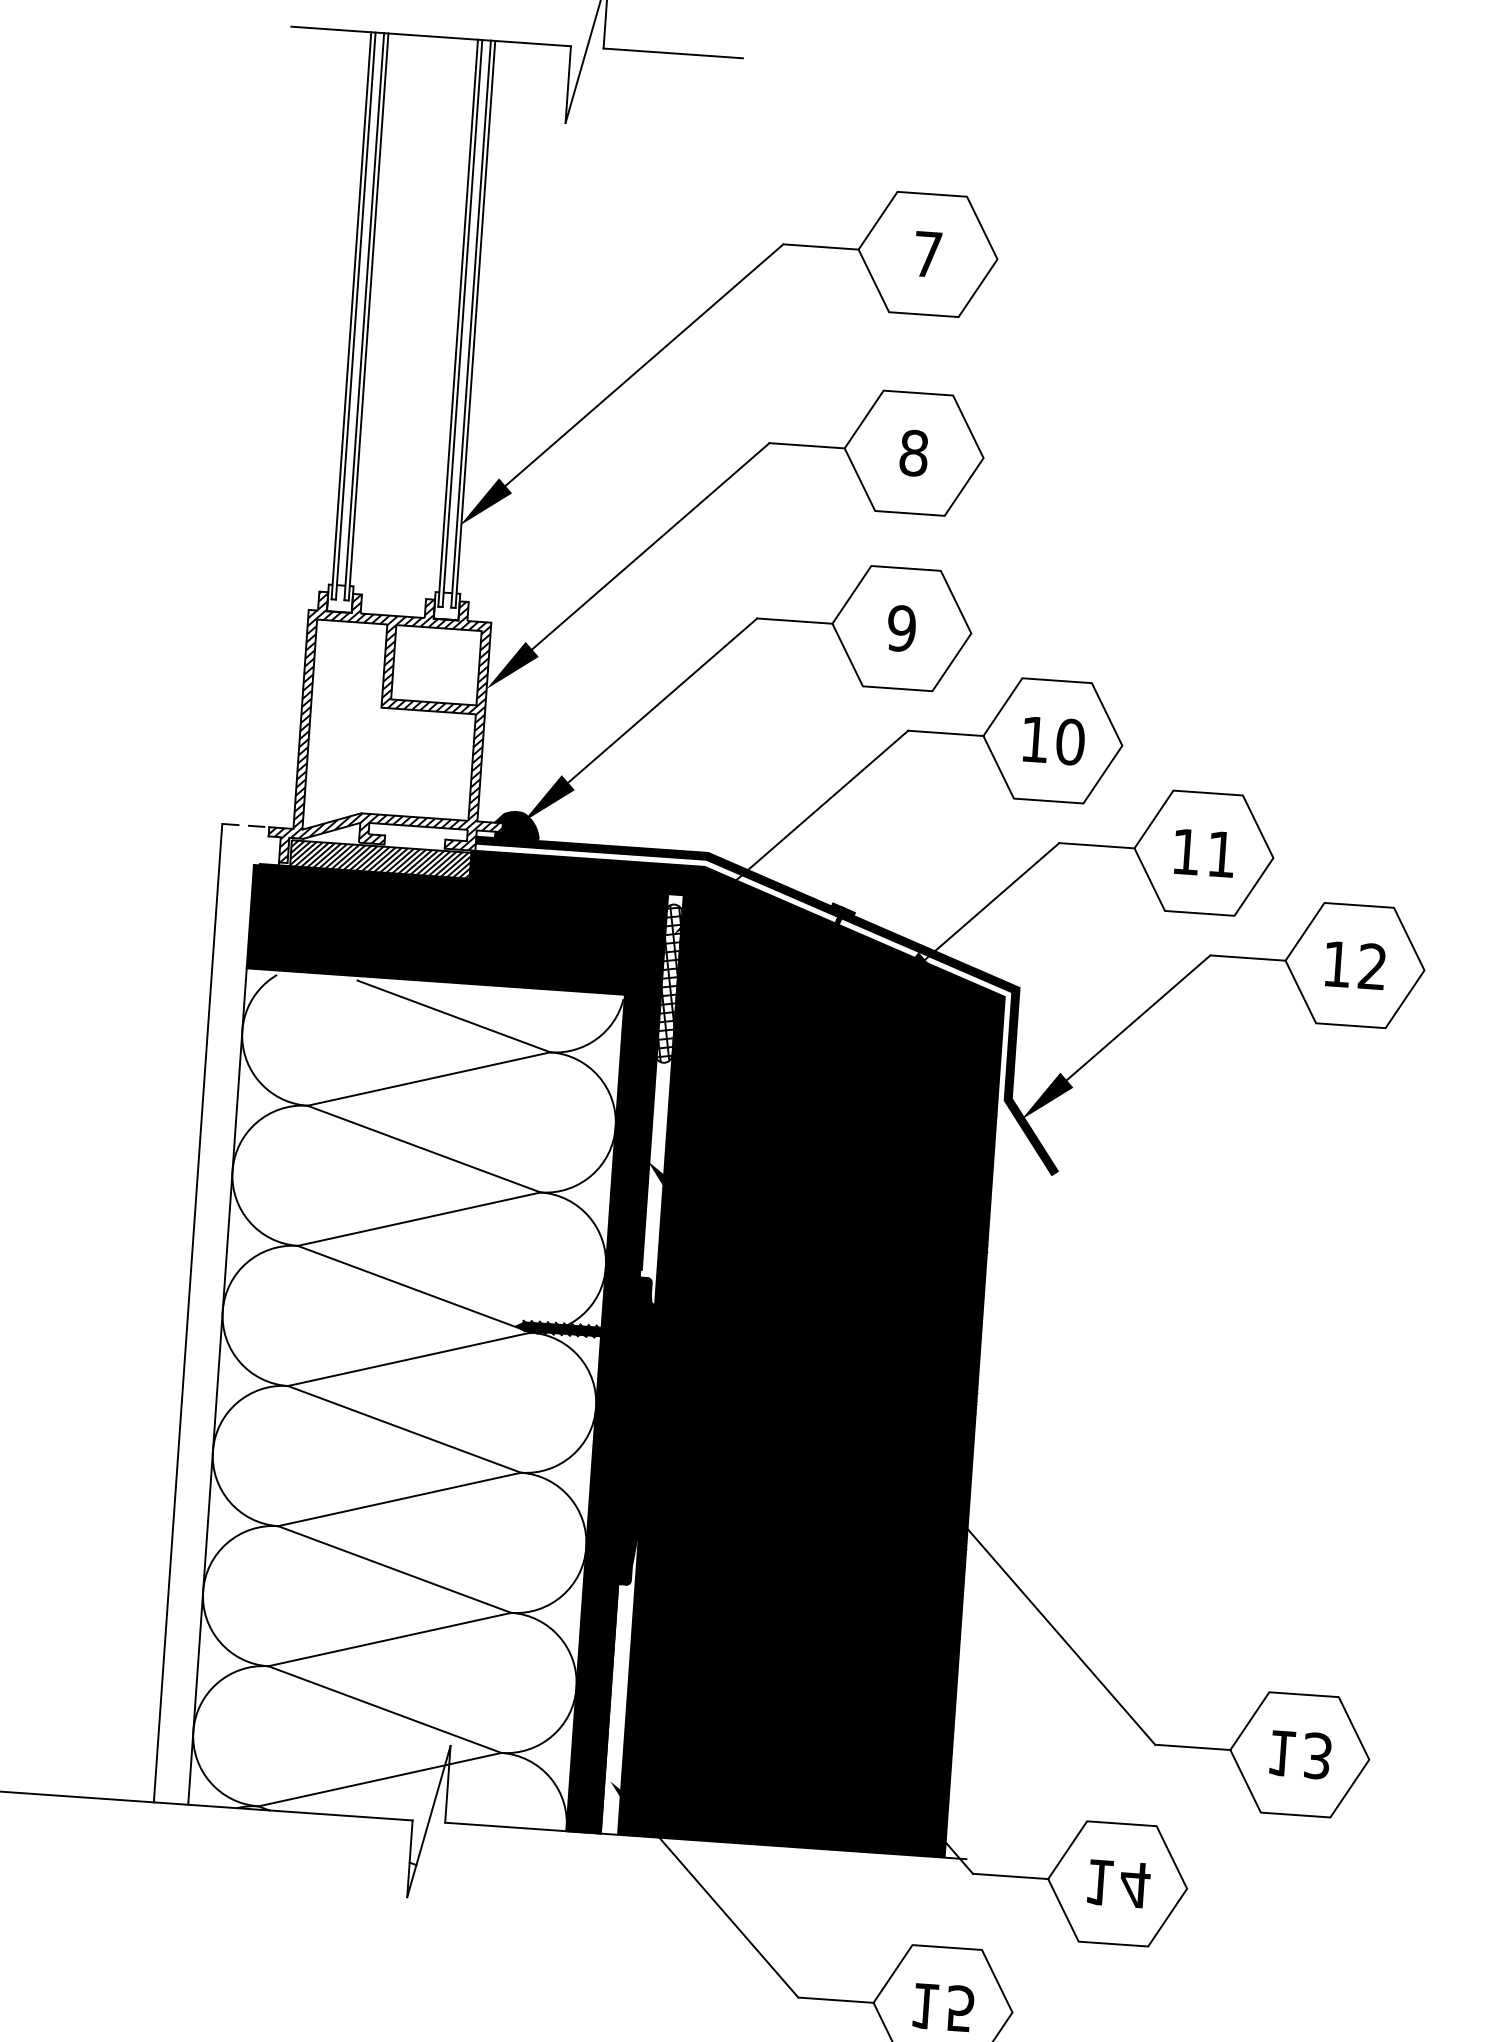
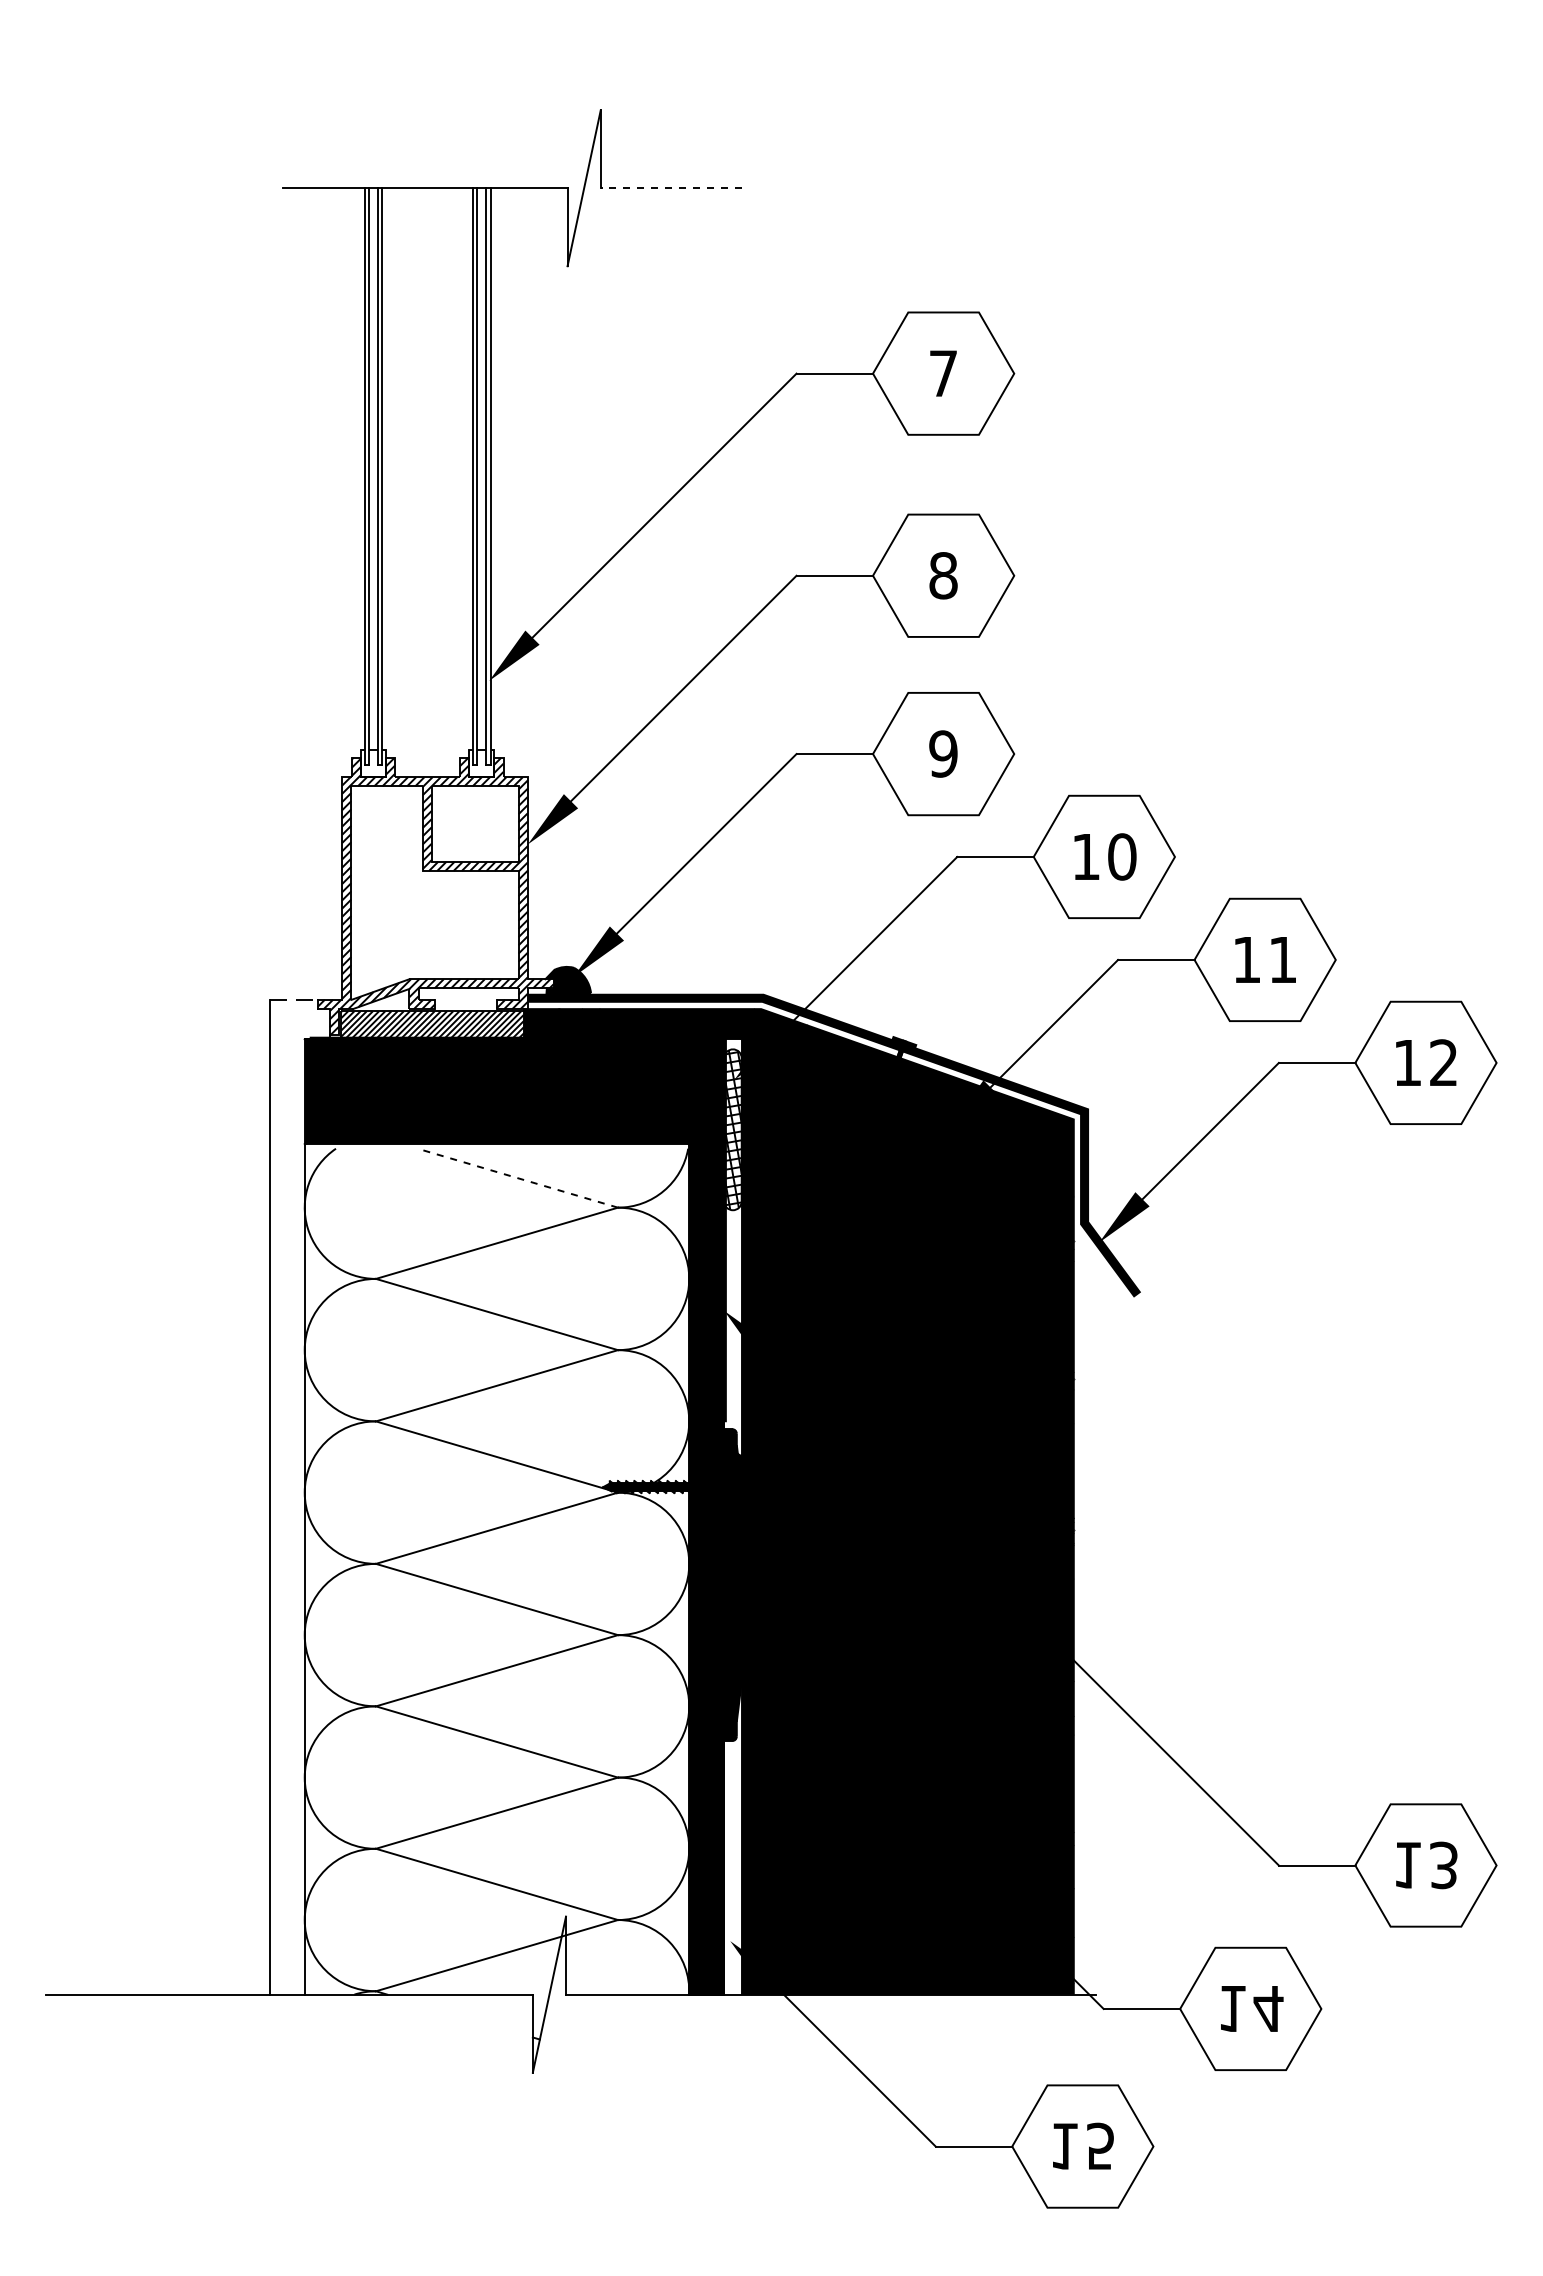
line: (673, 53) -> (671, 188), solid -> dashed
line: (453, 1016) -> (517, 1178), solid -> dashed

